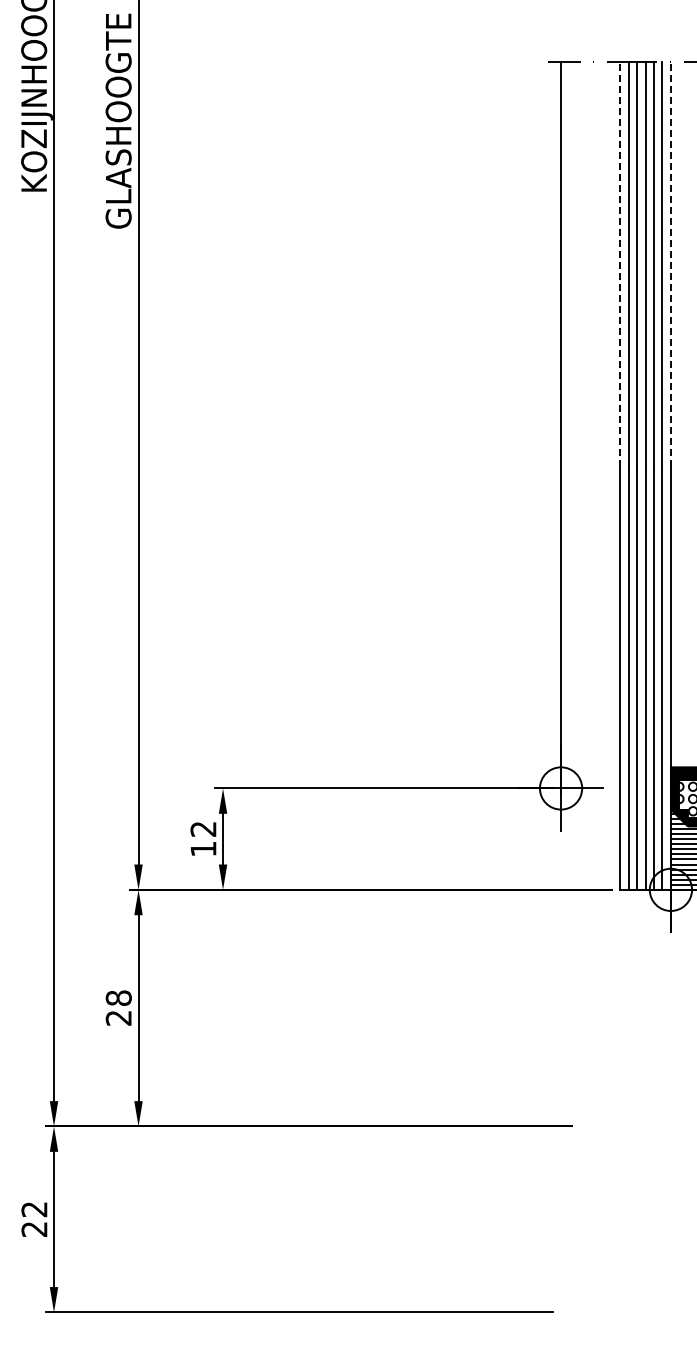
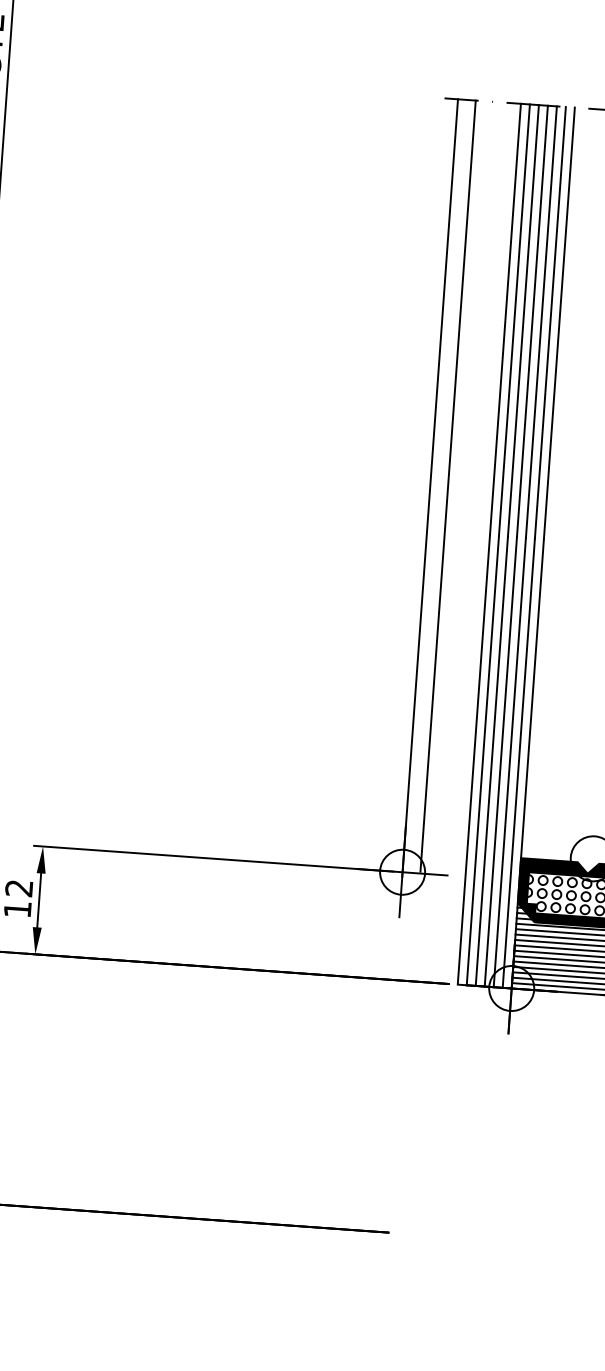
line: (620, 264) -> (505, 319), dashed -> solid
line: (670, 264) -> (558, 323), dashed -> solid
line: (577, 423) -> (447, 485), added

